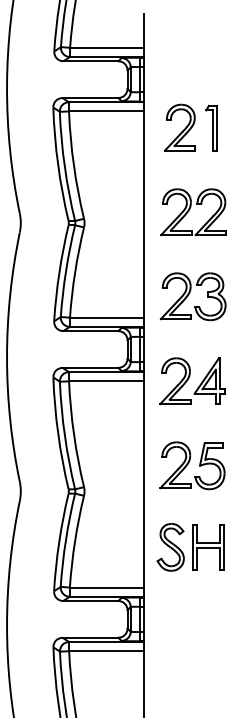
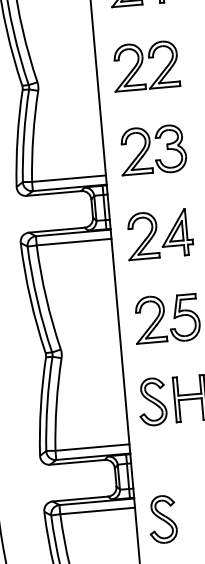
part: (170, 665) -> (162, 519), added

